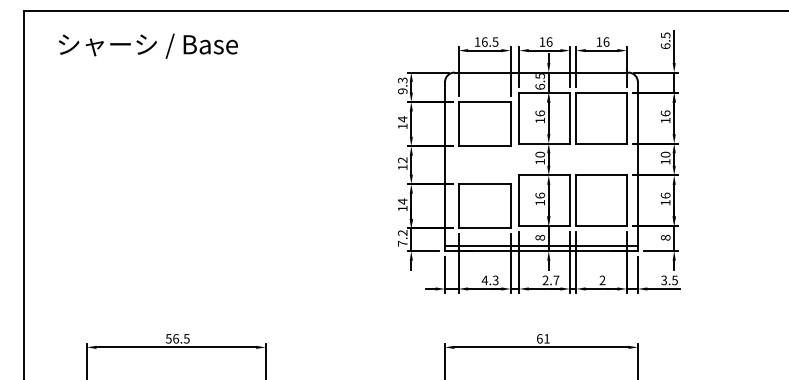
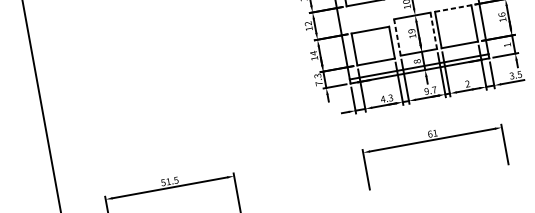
line: (602, 175) -> (453, 8), solid -> dashed
text: (540, 195) -> (411, 31), 16 -> 19
line: (519, 200) -> (397, 37), solid -> dashed
line: (569, 201) -> (433, 31), solid -> dashed
text: (403, 232) -> (318, 75), 7.2 -> 7.3
text: (665, 237) -> (507, 44), 8 -> 1
text: (545, 280) -> (426, 91), 2.7 -> 9.7
text: (175, 338) -> (168, 181), 56.5 -> 51.5

